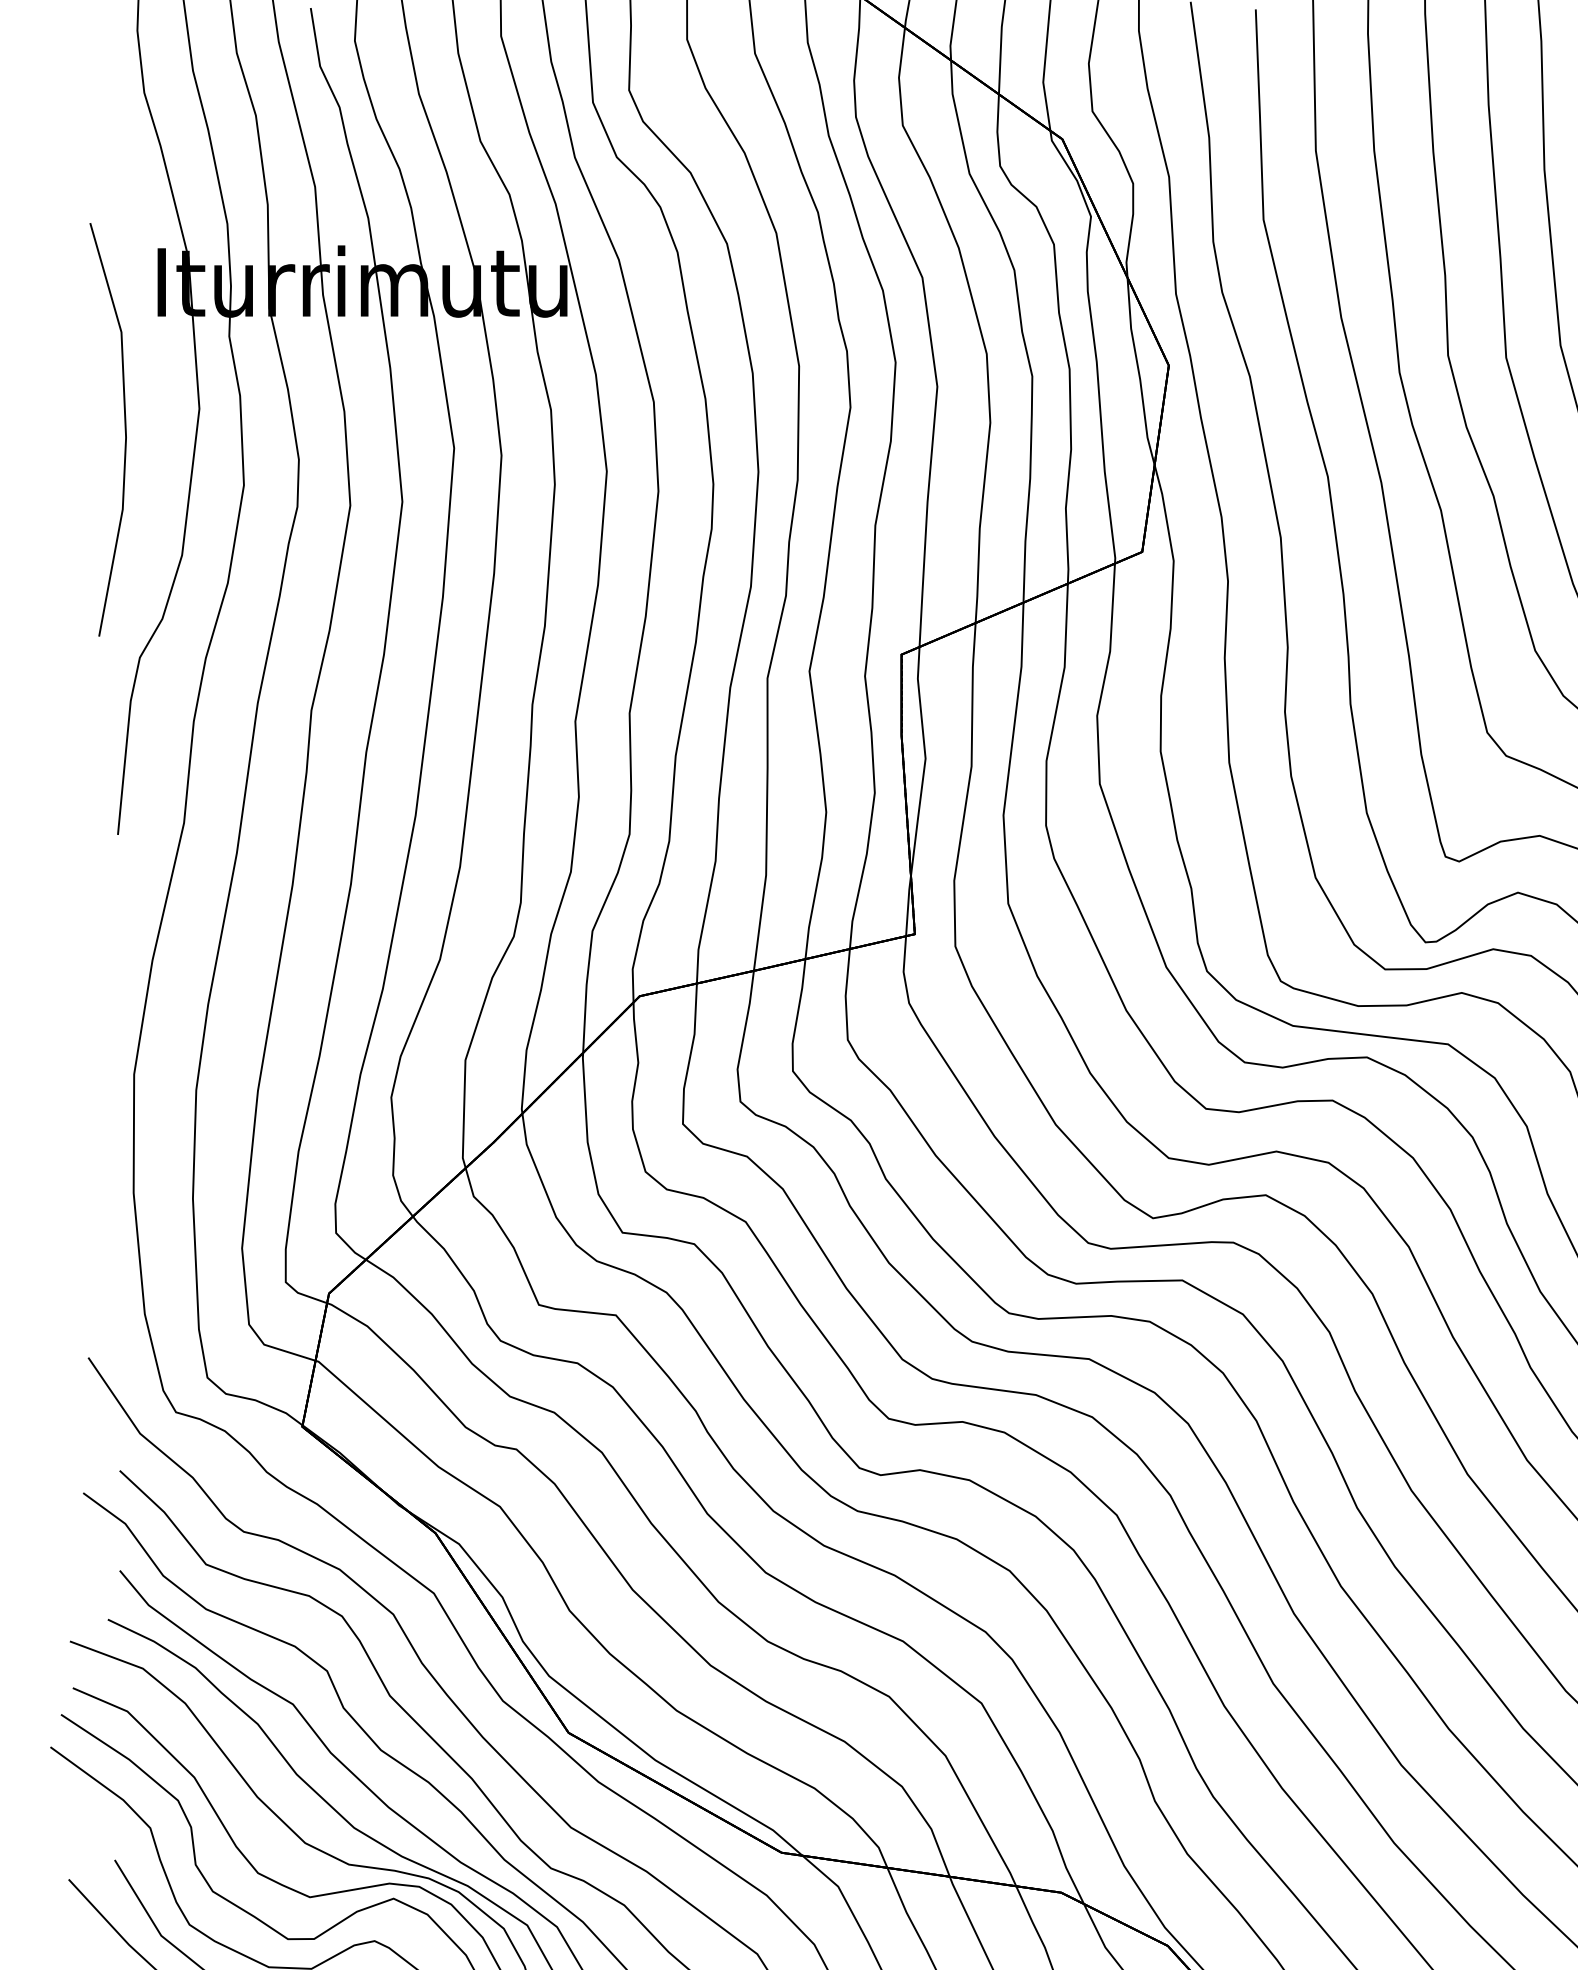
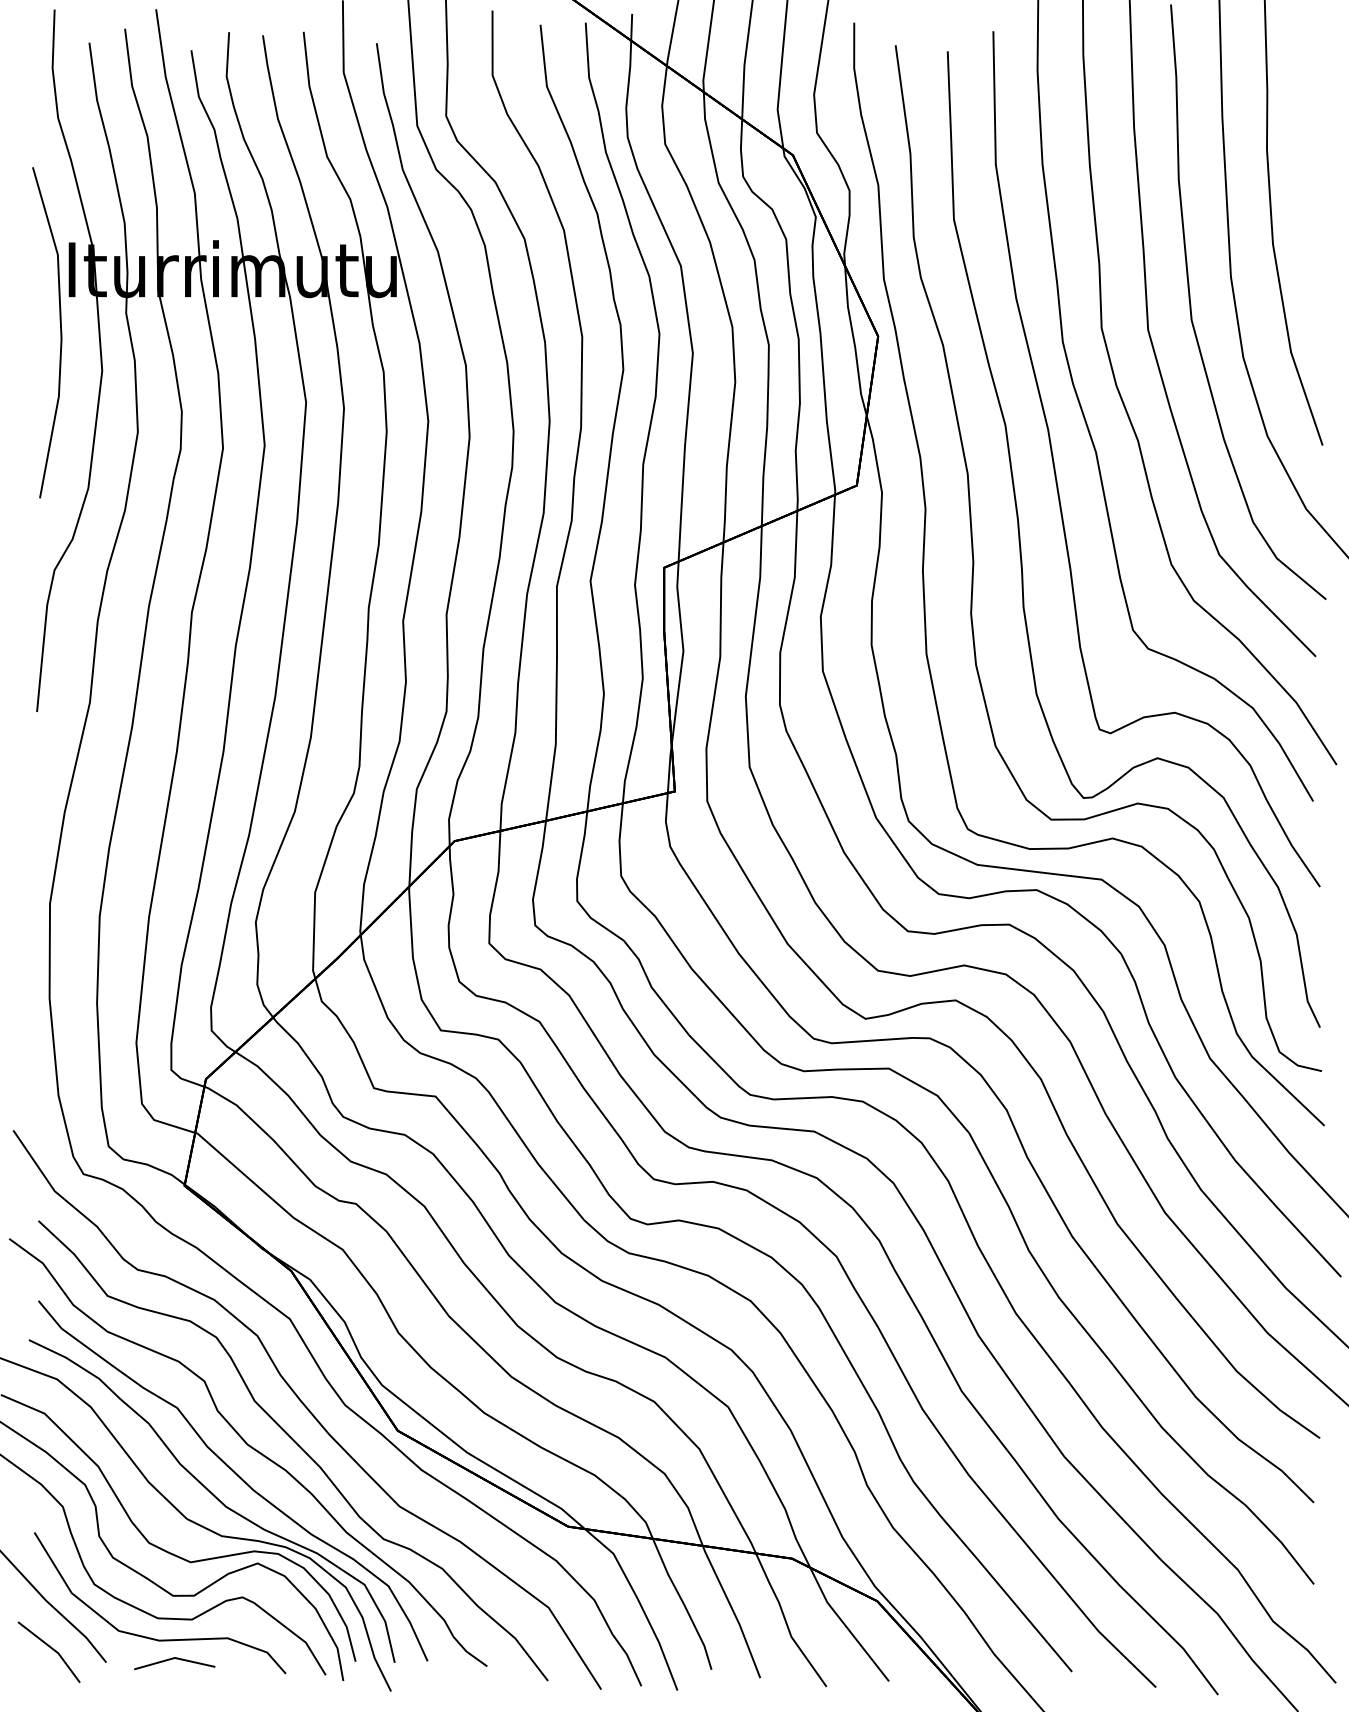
line: (124, 429) -> (60, 332), moved

